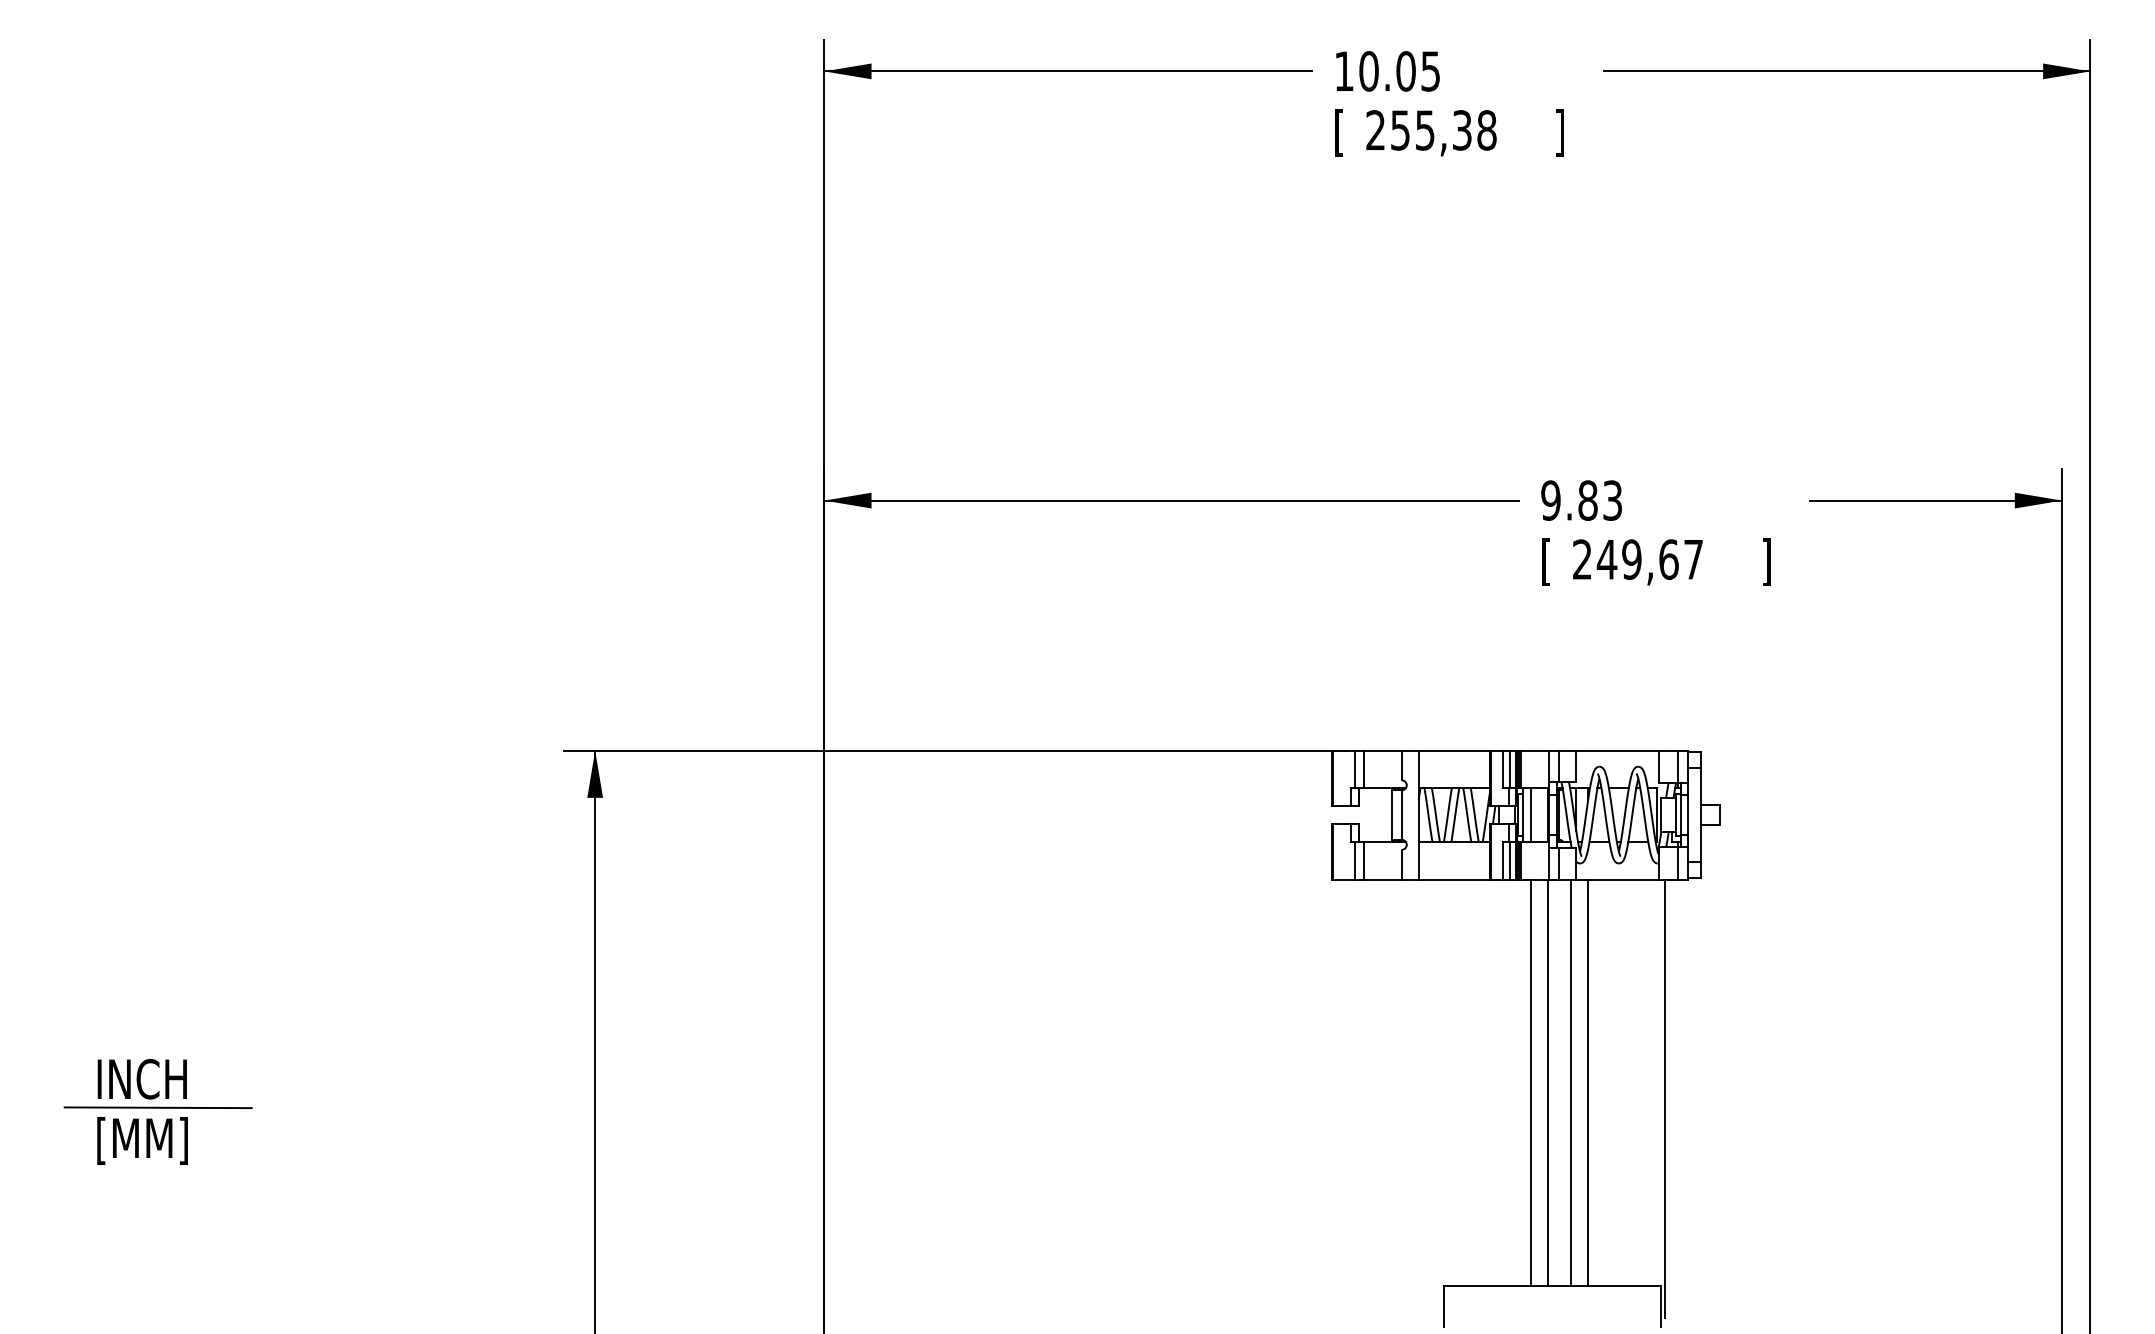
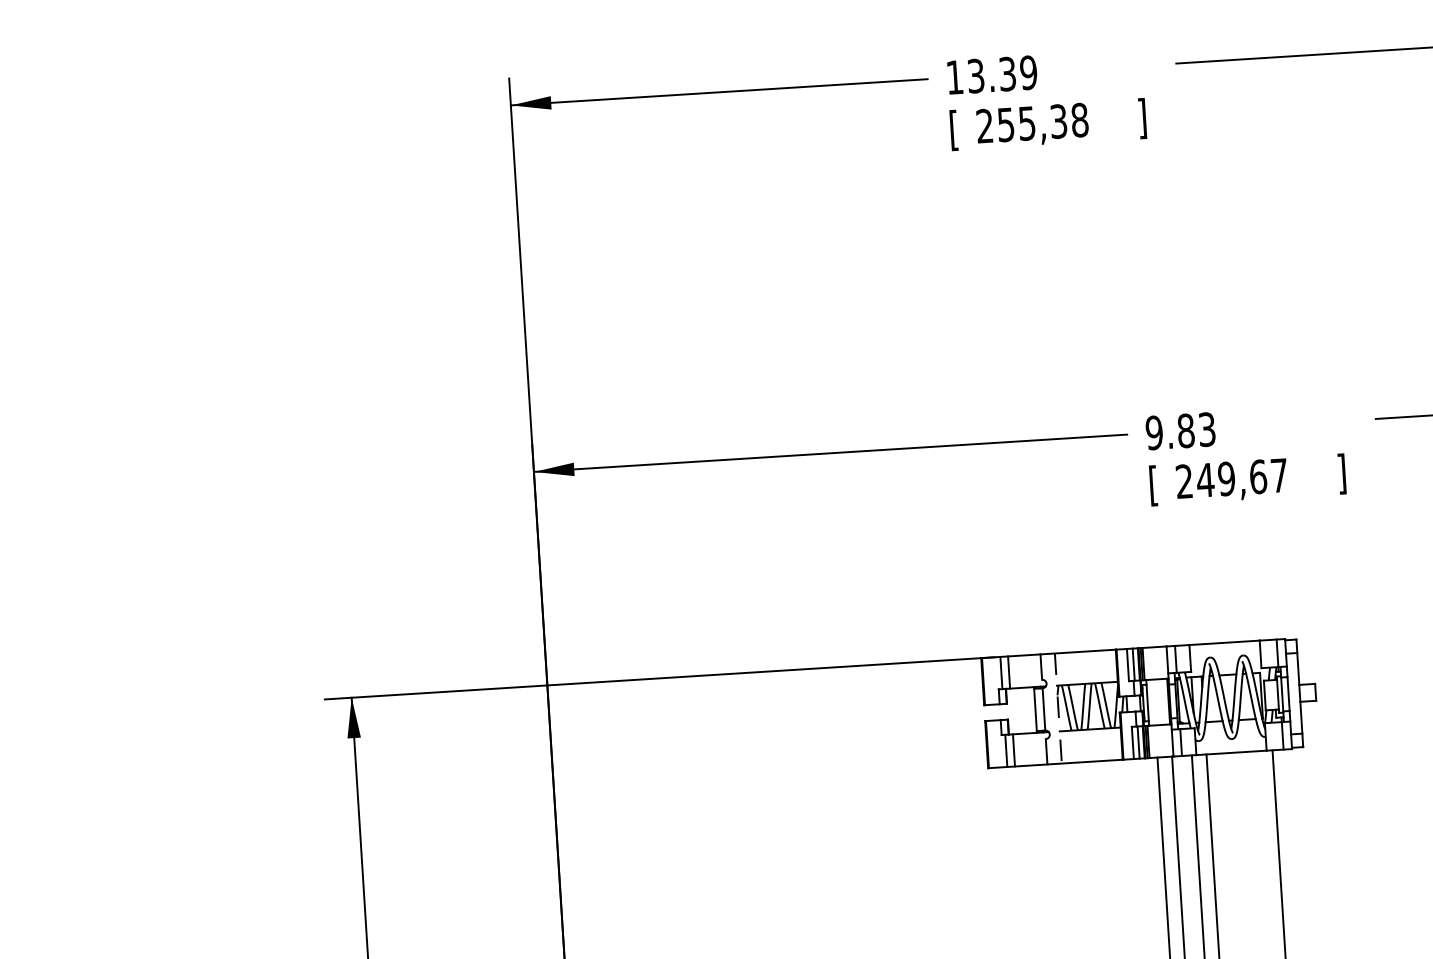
text: (1399, 71) -> (1002, 74), 10.05 -> 13.39
line: (1530, 814) -> (1153, 702), removed
line: (1418, 815) -> (1058, 708), solid -> dashed

